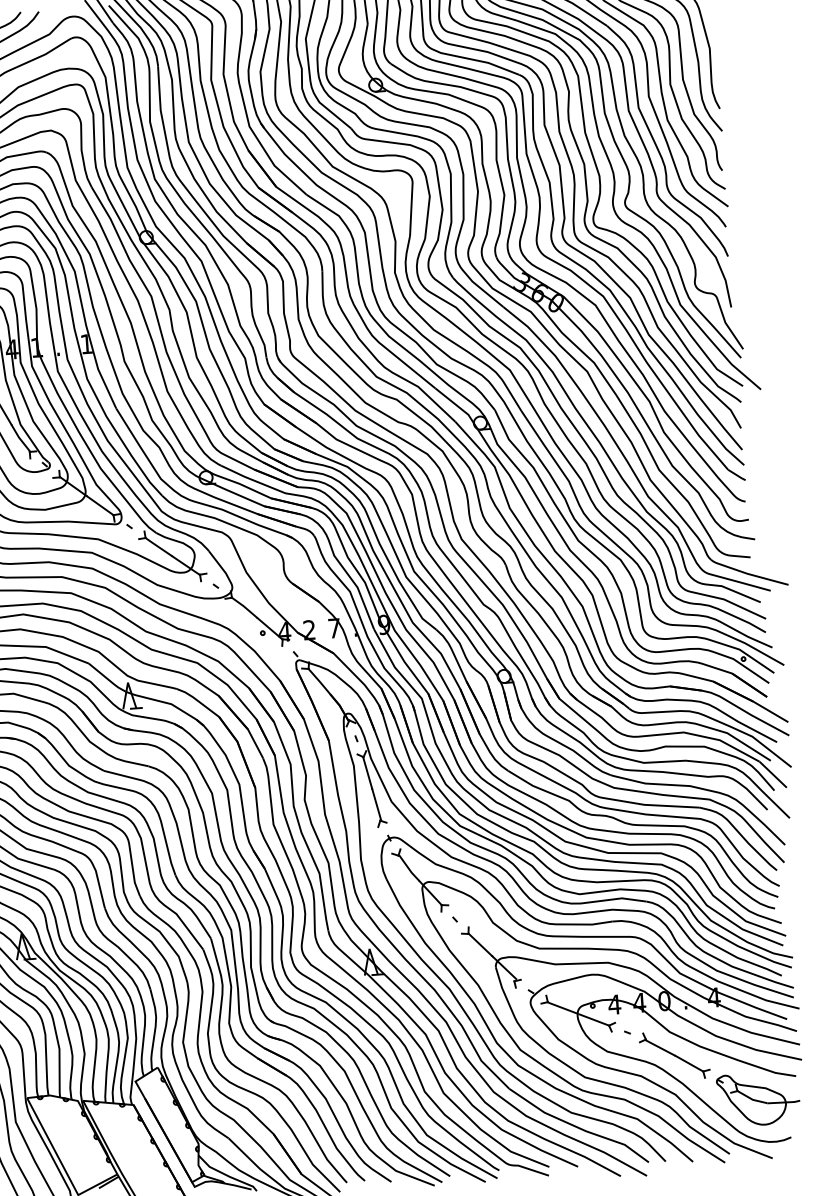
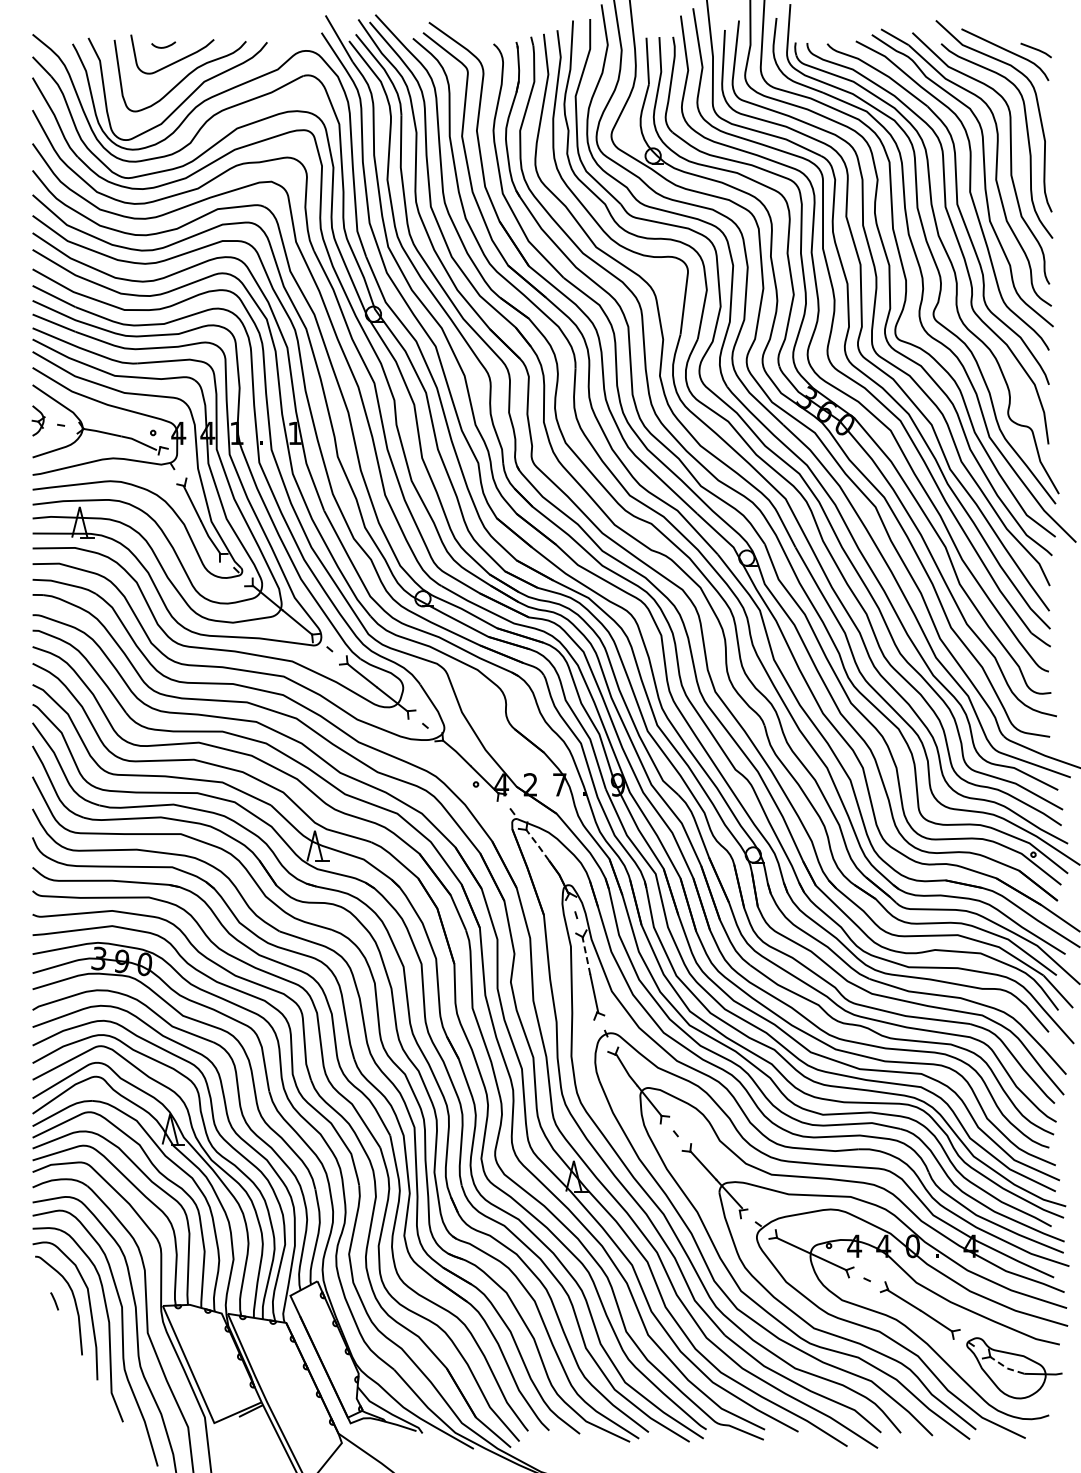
line: (319, 681) -> (537, 845), solid -> dashed
line: (367, 772) -> (586, 955), solid -> dashed
line: (751, 1099) -> (1006, 1368), solid -> dashed

